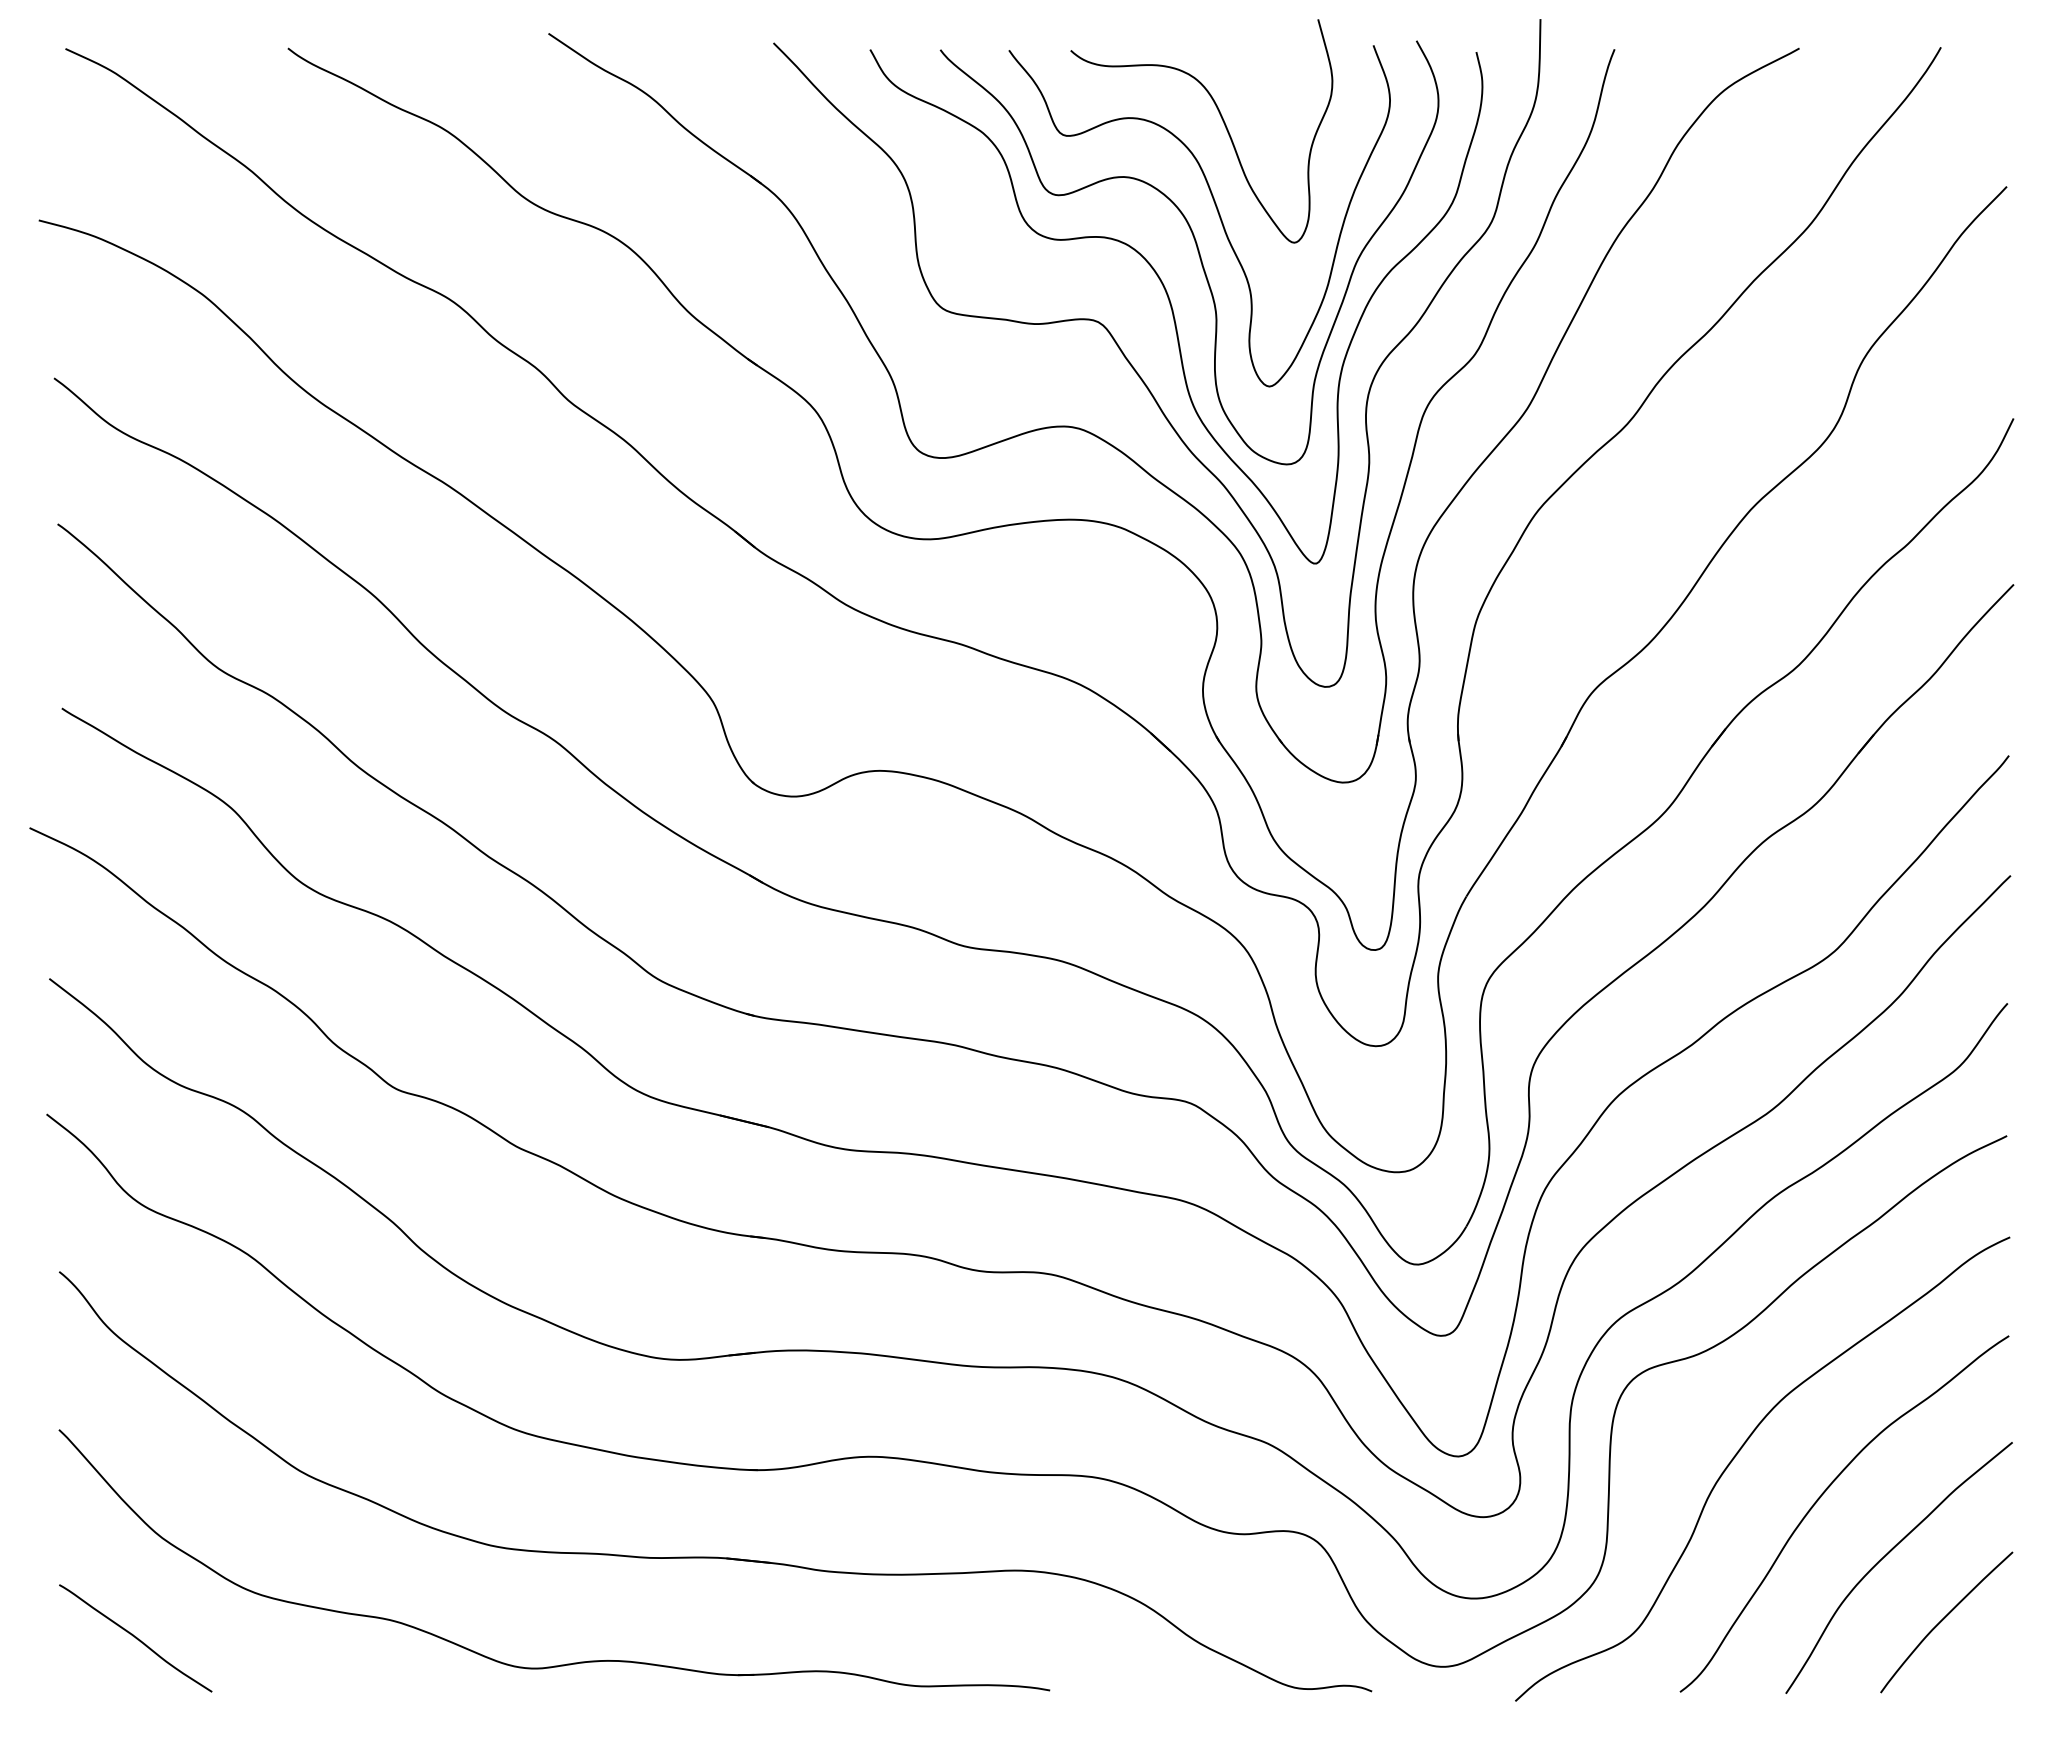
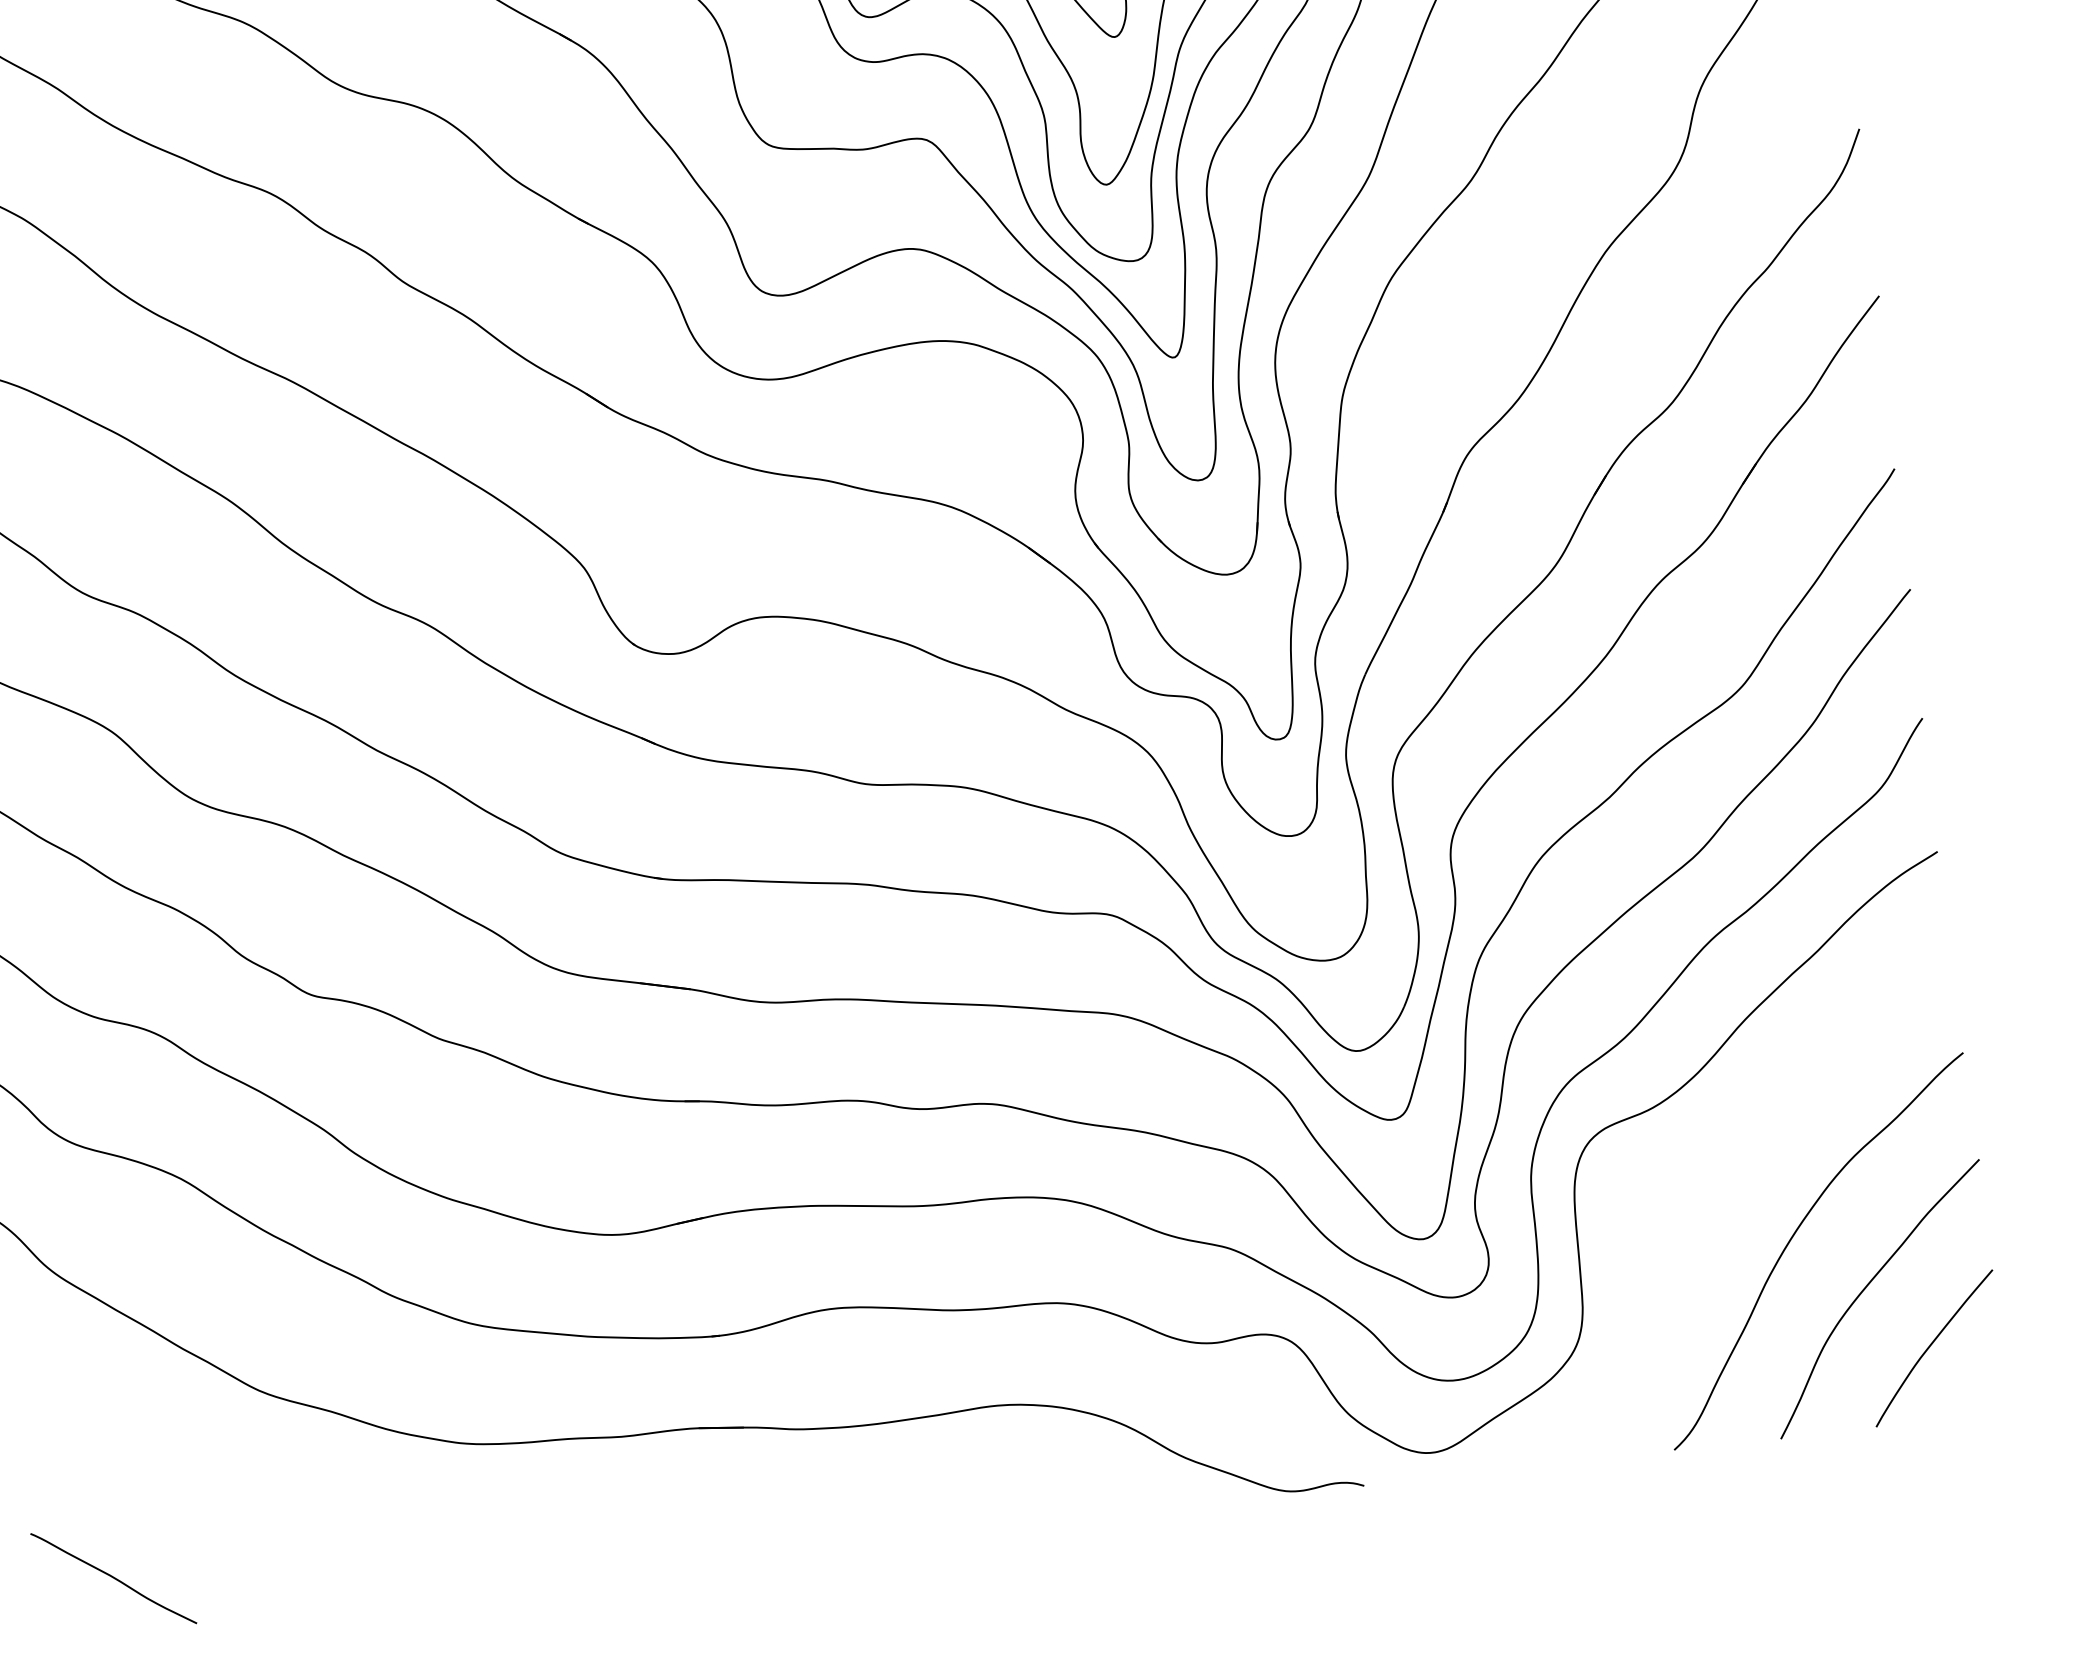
curve: (1739, 1452) -> (1705, 1201), removed
part: (573, 1662) -> (557, 1551), removed

